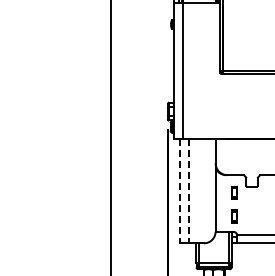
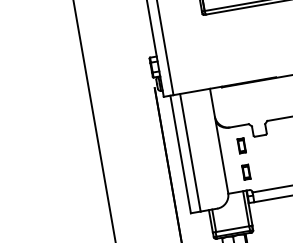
line: (180, 191) -> (180, 154), dashed -> solid
line: (189, 191) -> (191, 153), dashed -> solid

